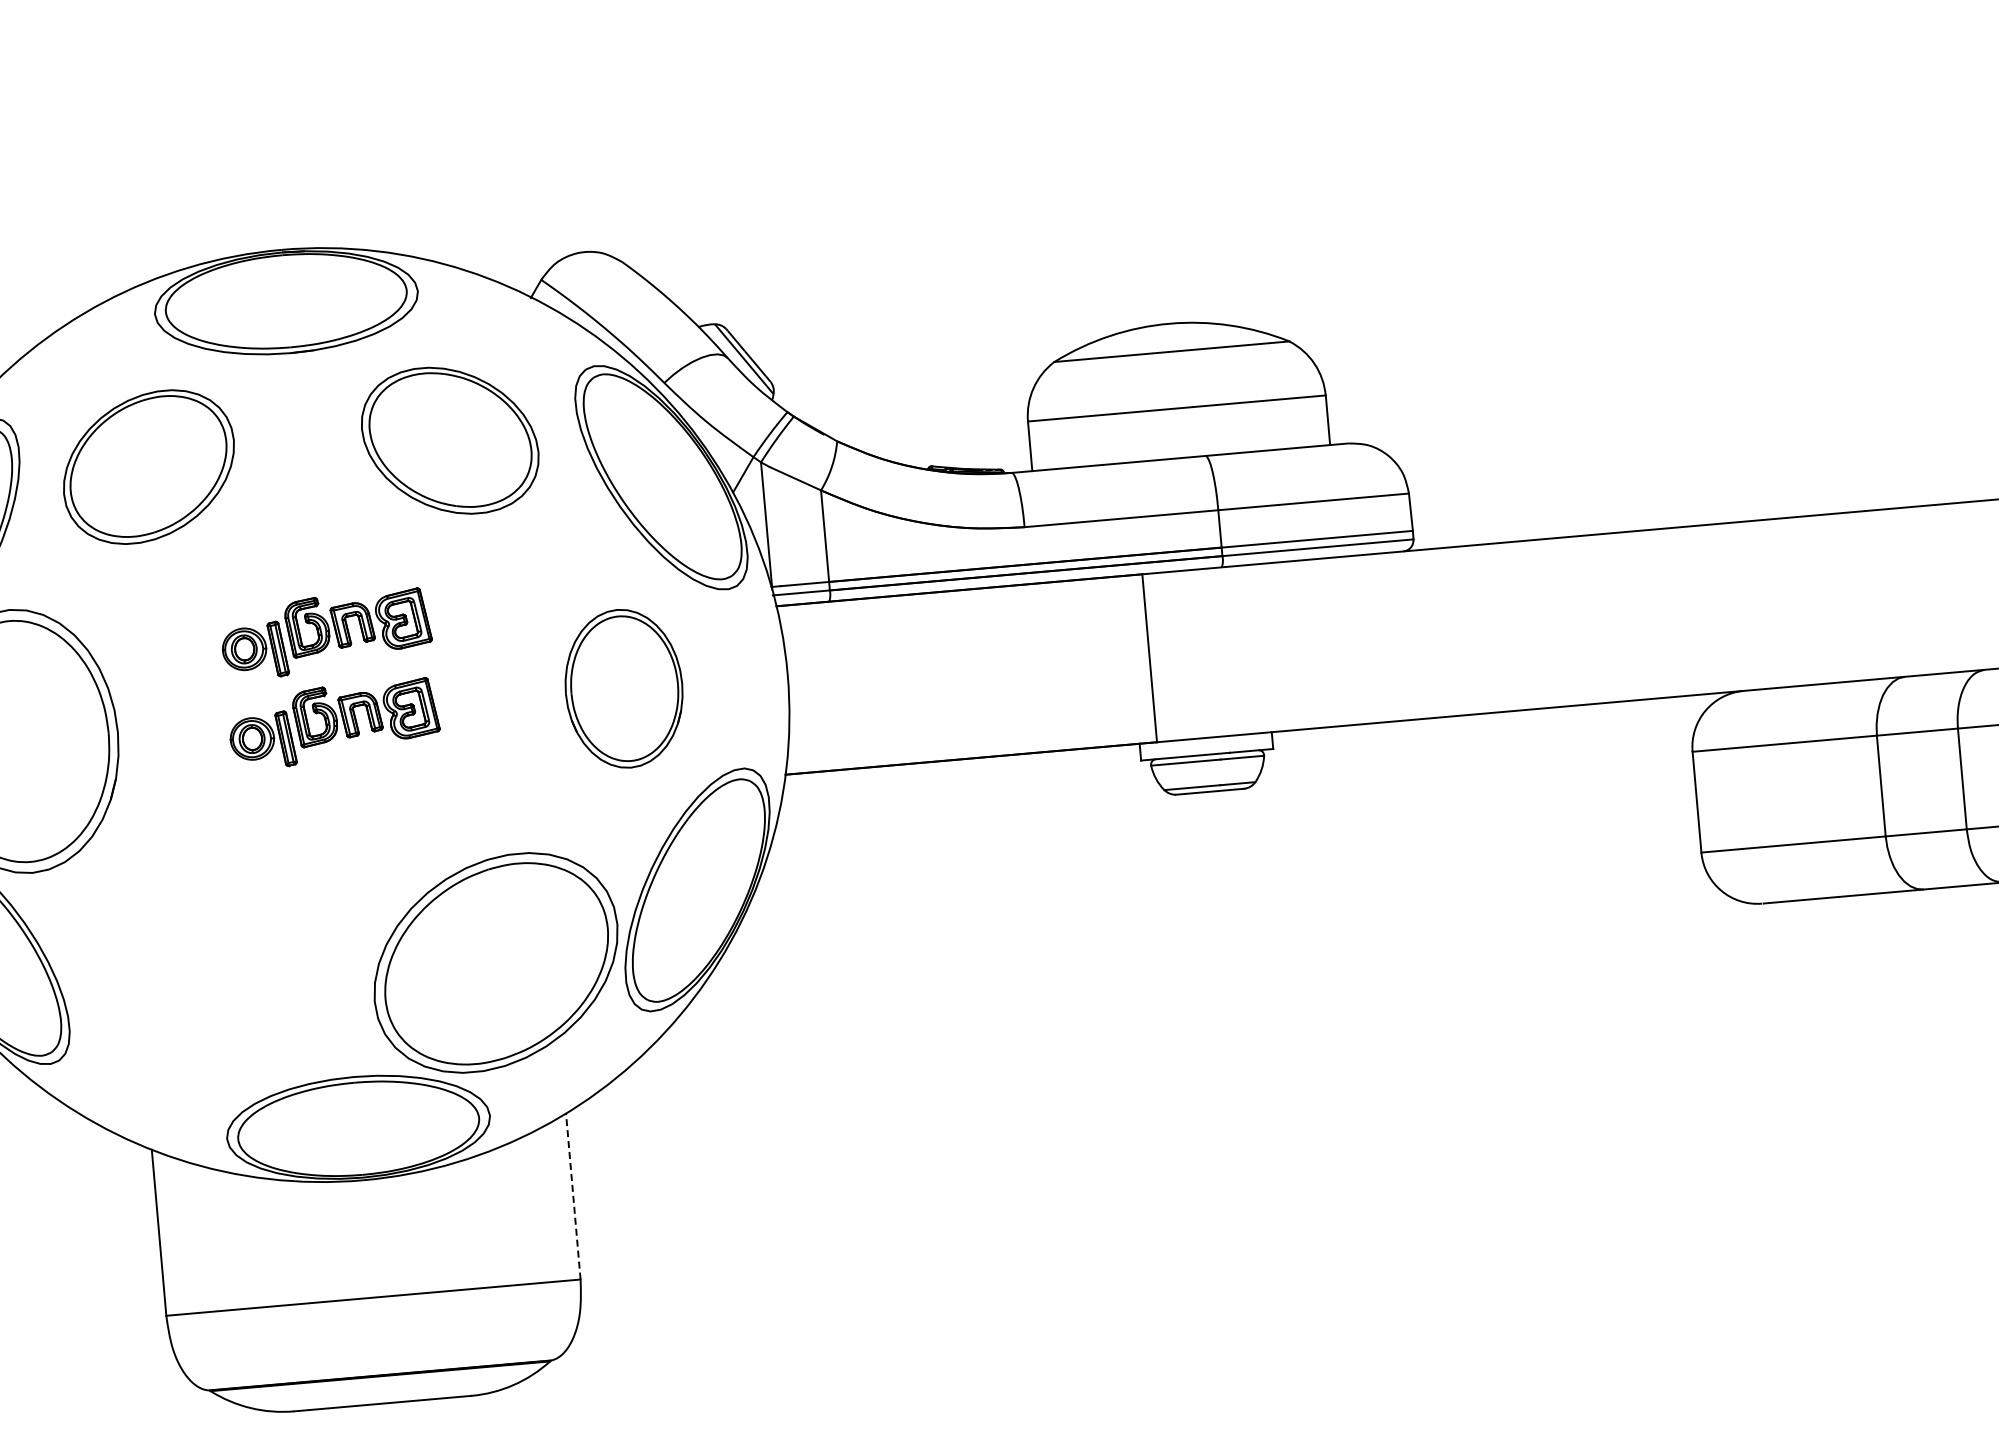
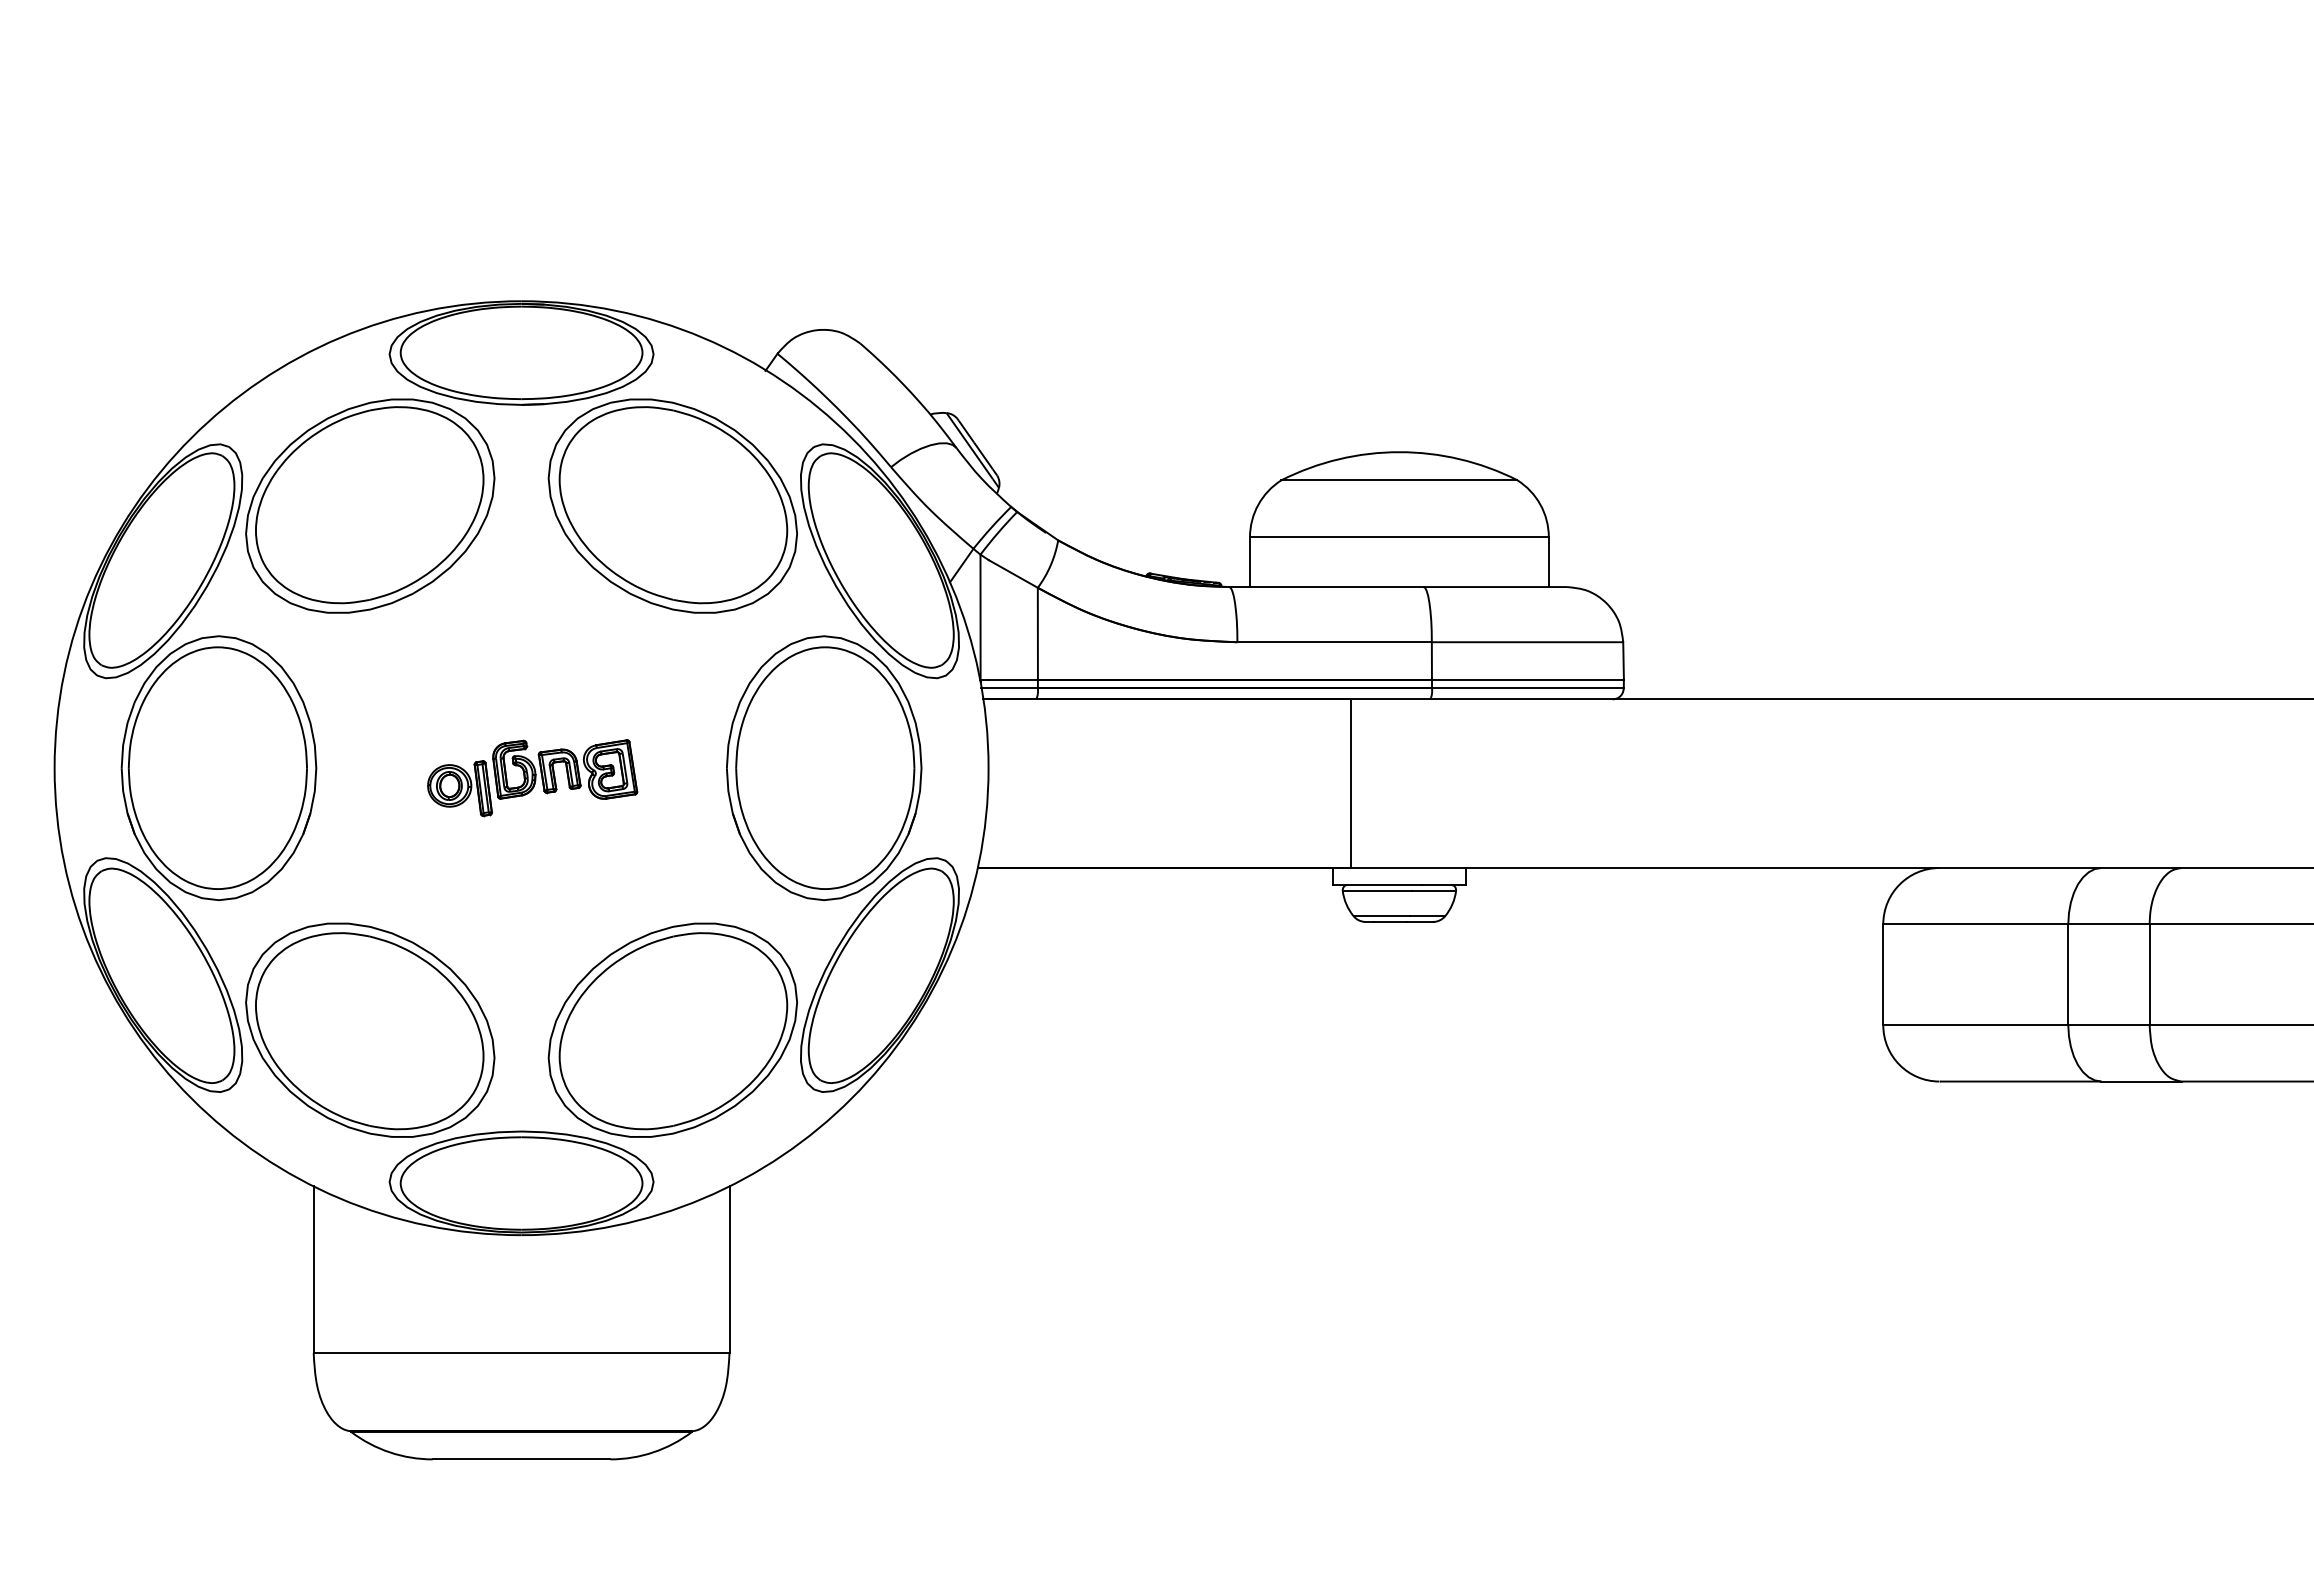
part: (449, 440) -> (672, 505), size x1.43
part: (149, 466) -> (370, 505), size x1.43
part: (326, 634) -> (532, 688), removed
part: (624, 688) -> (824, 768), size x1.67
part: (194, 988) -> (370, 1029), added
line: (573, 1196) -> (729, 1269), dashed -> solid

